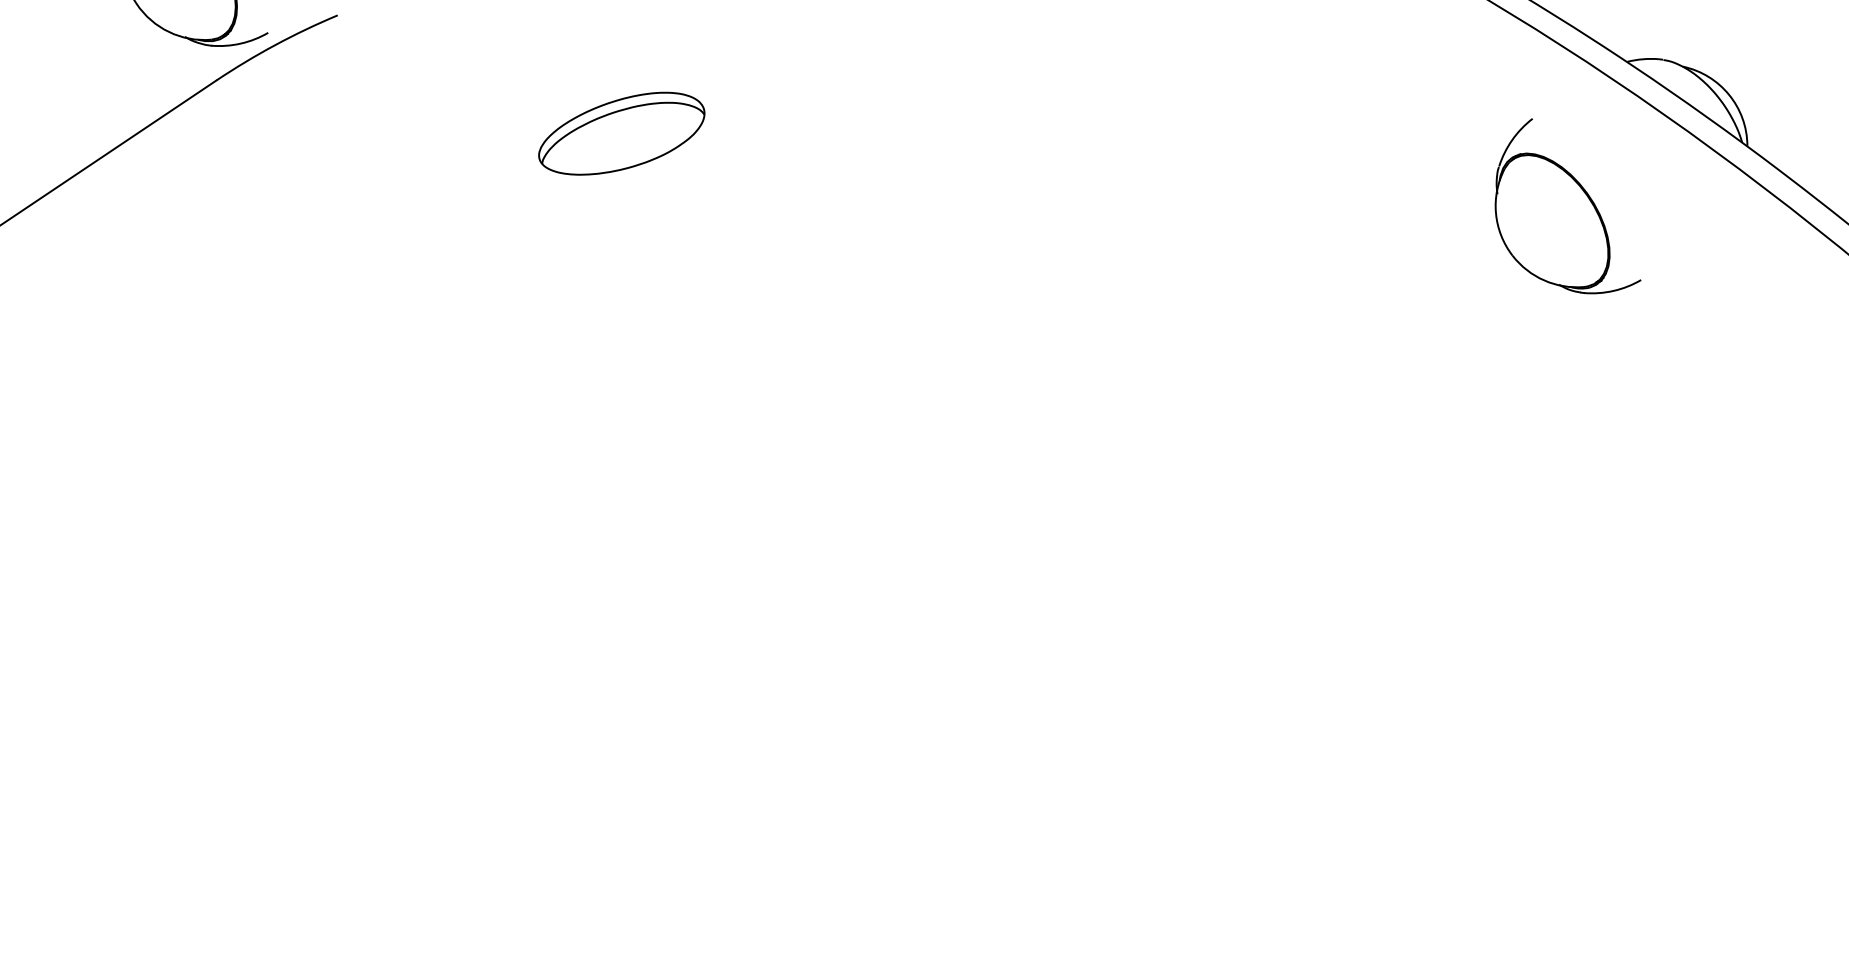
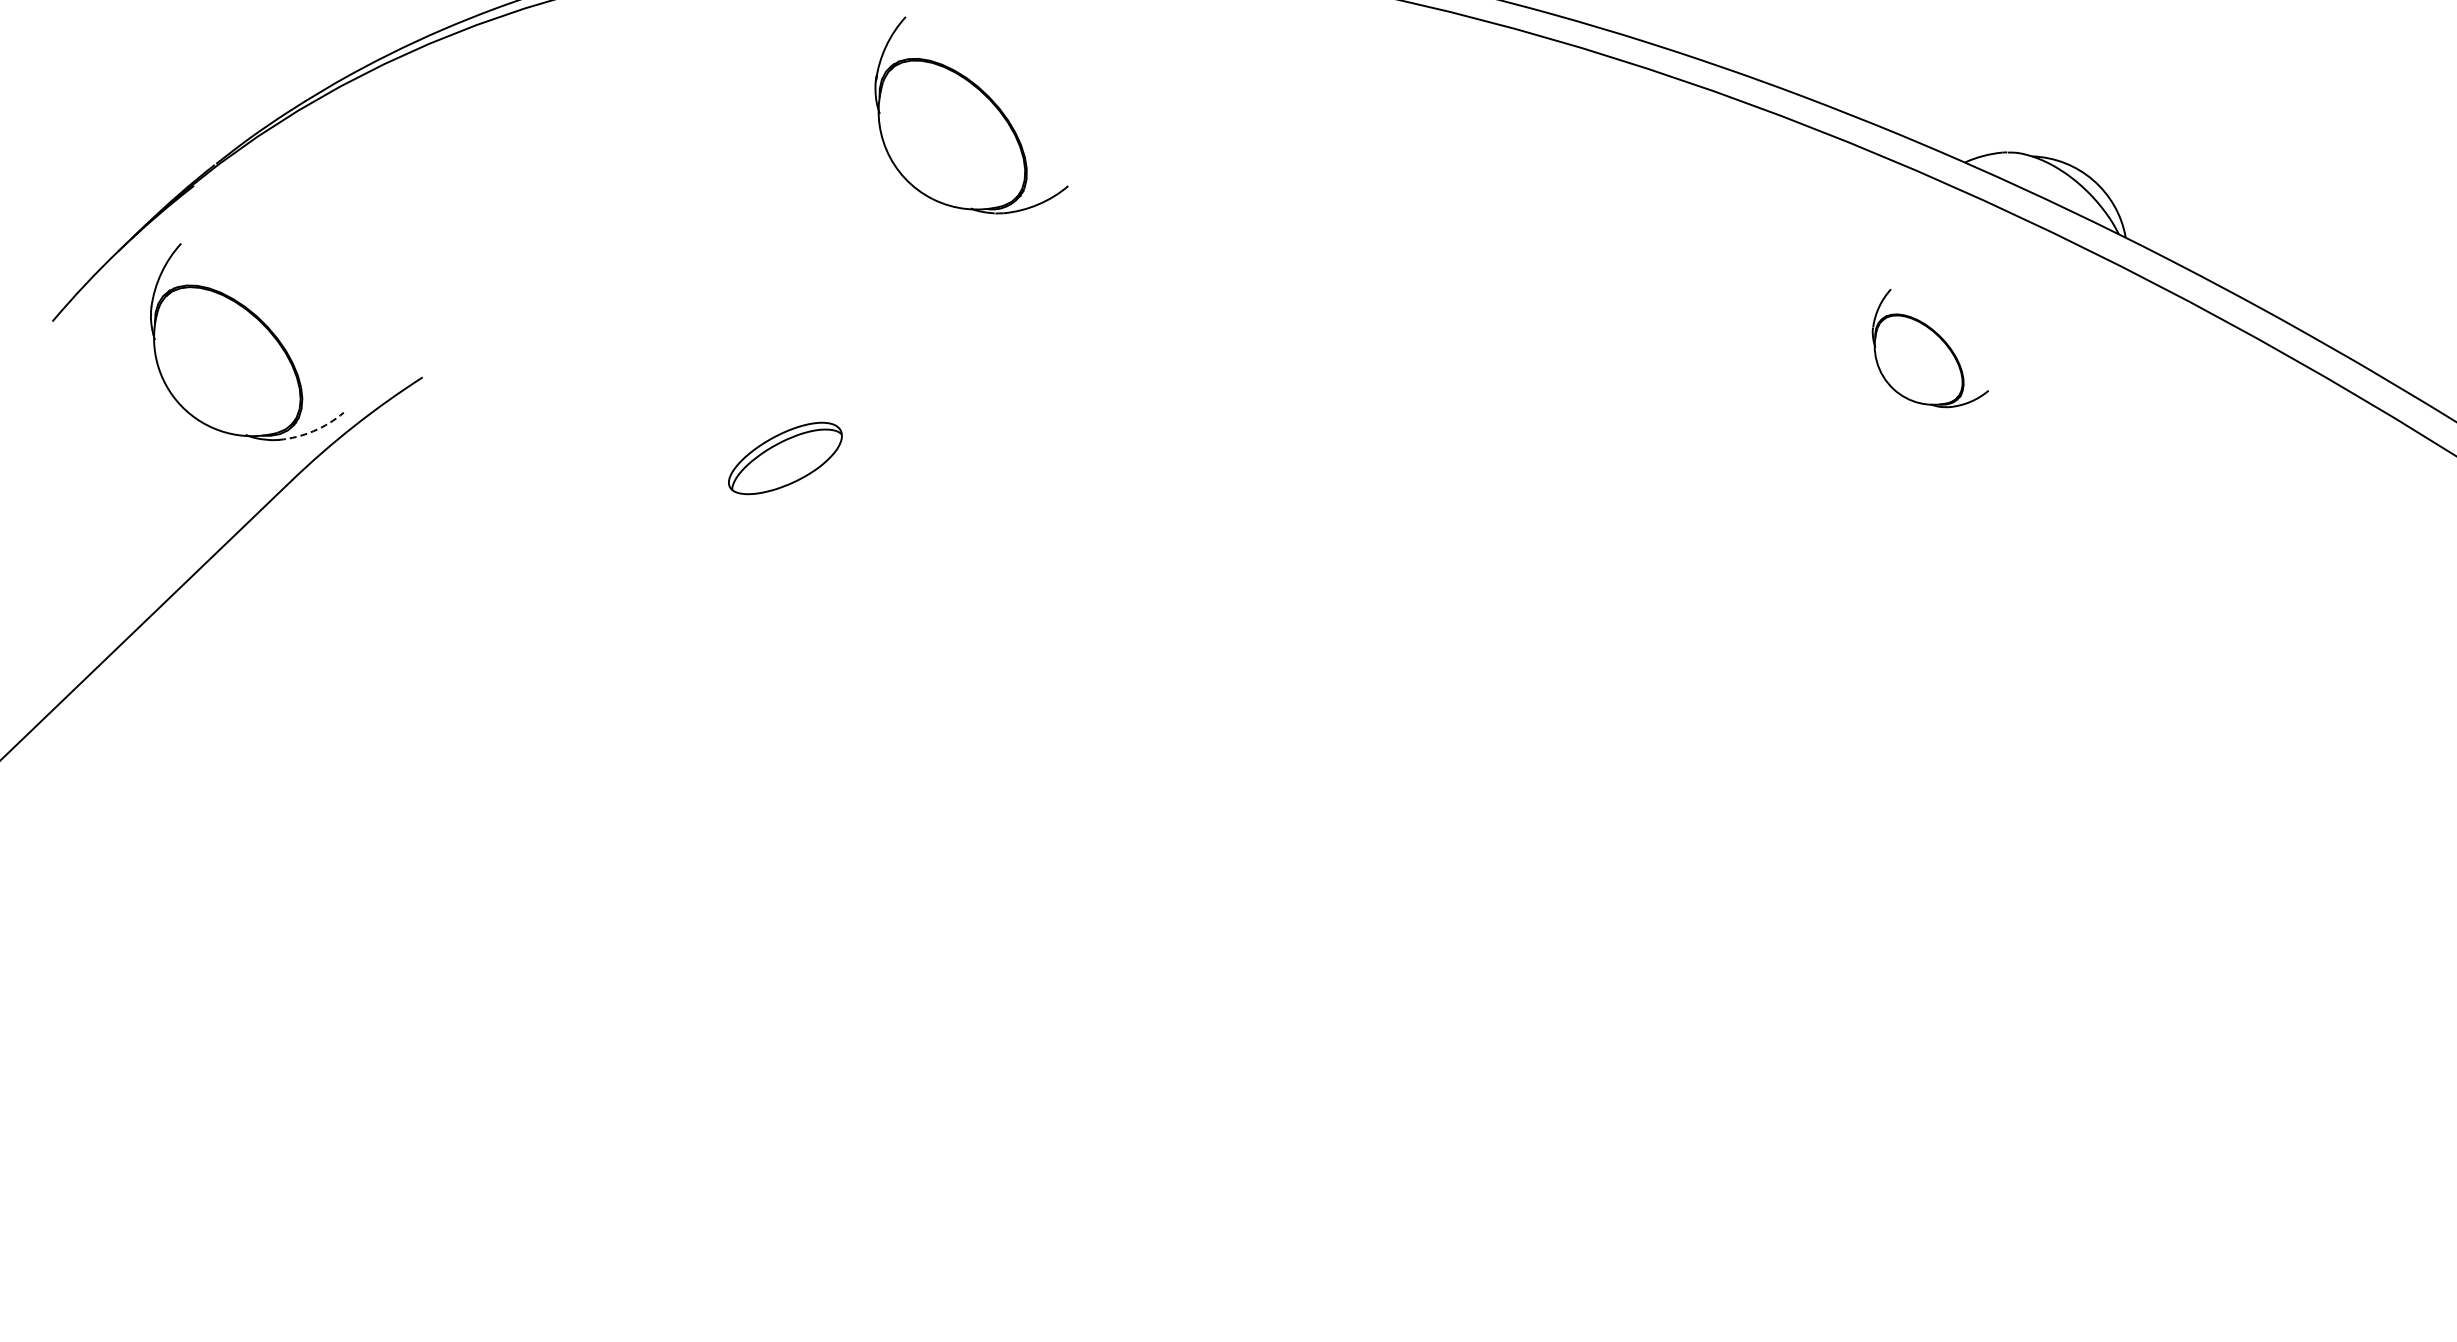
arc: (240, 43) -> (313, 431), solid -> dashed
part: (622, 133) -> (785, 458), size x0.6
part: (1572, 208) -> (1930, 348), size x0.6

